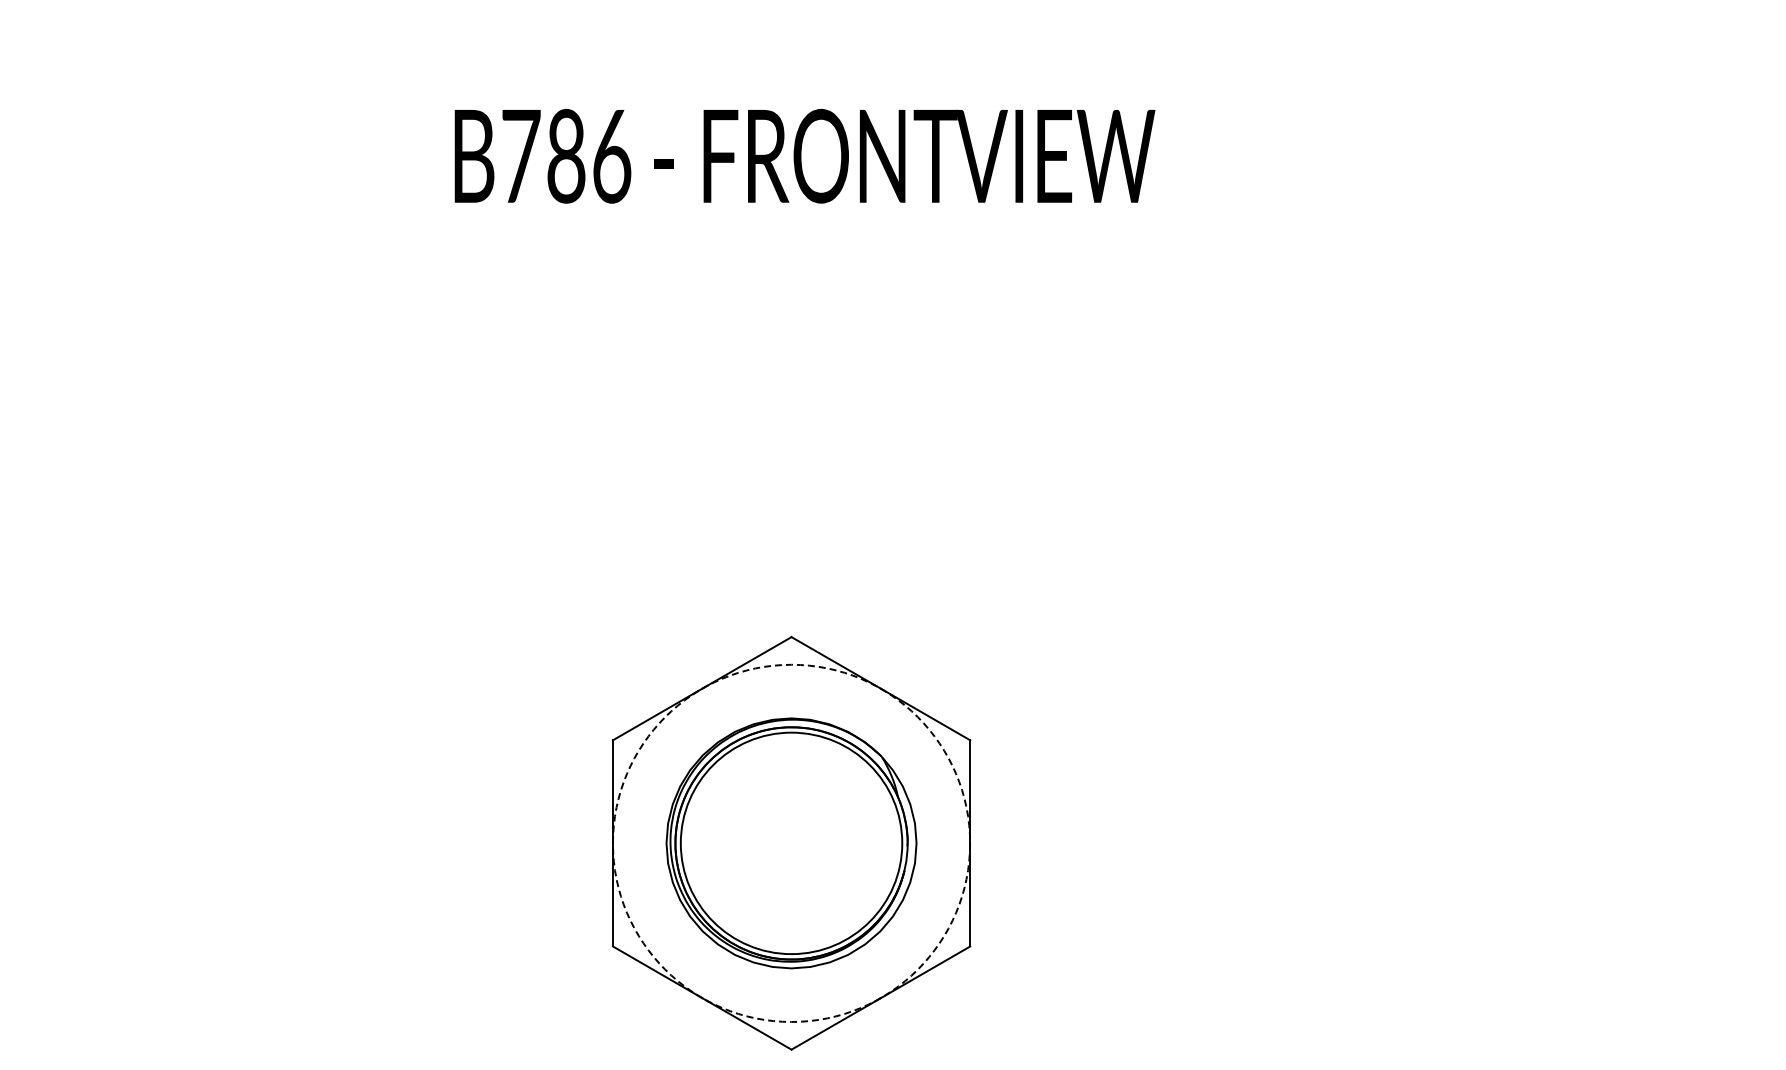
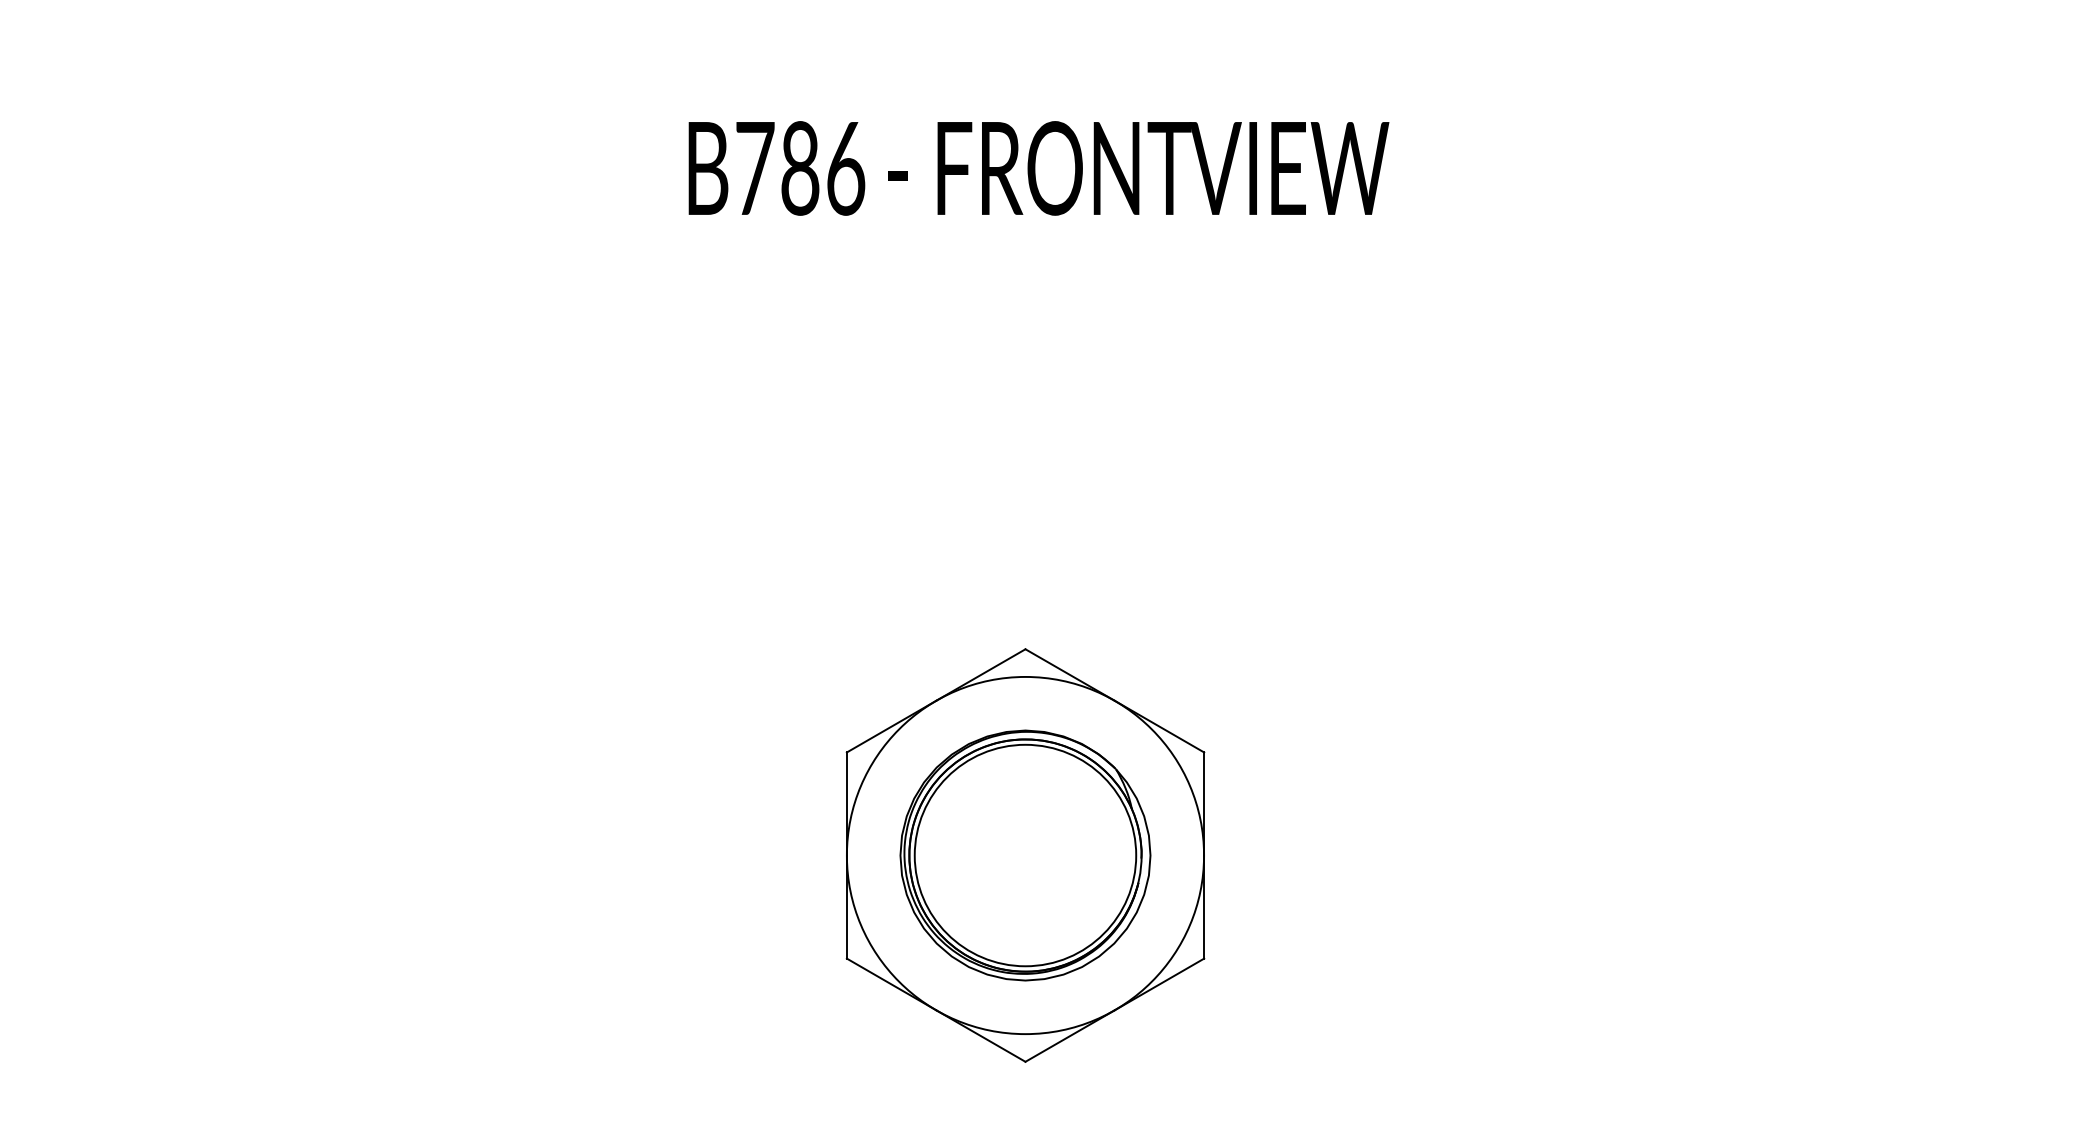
circle: (791, 843) -> (1025, 855), dashed -> solid

